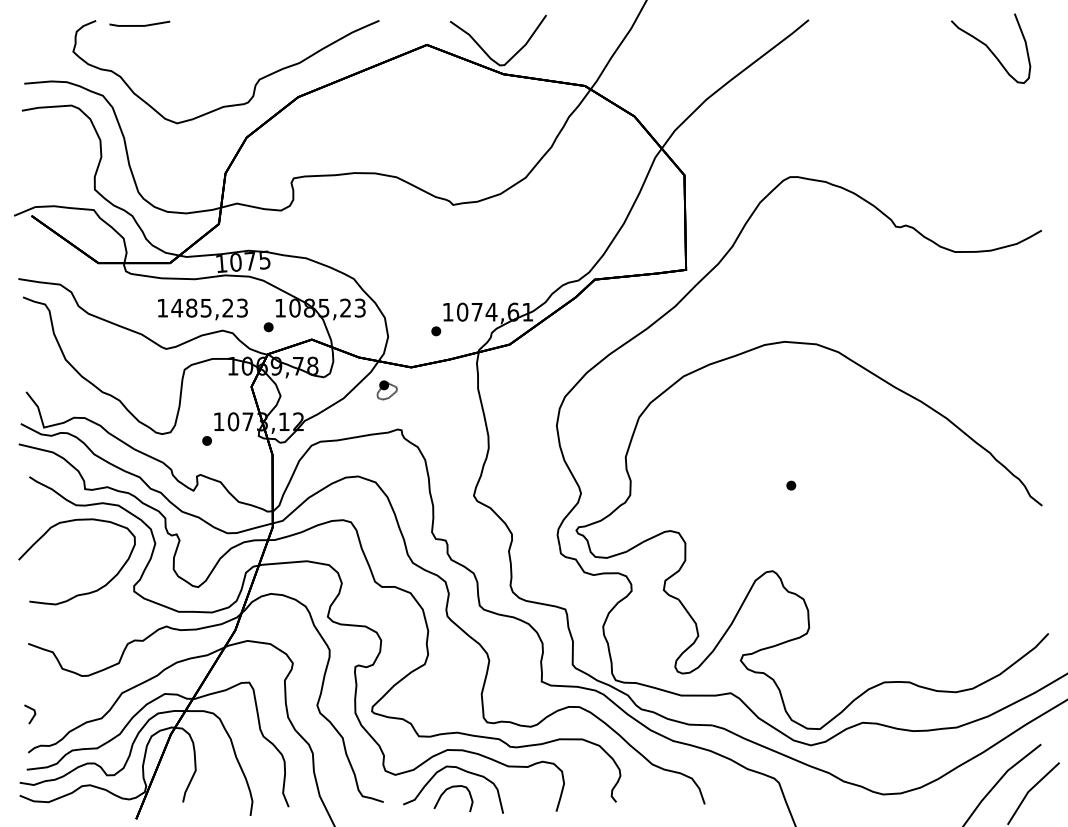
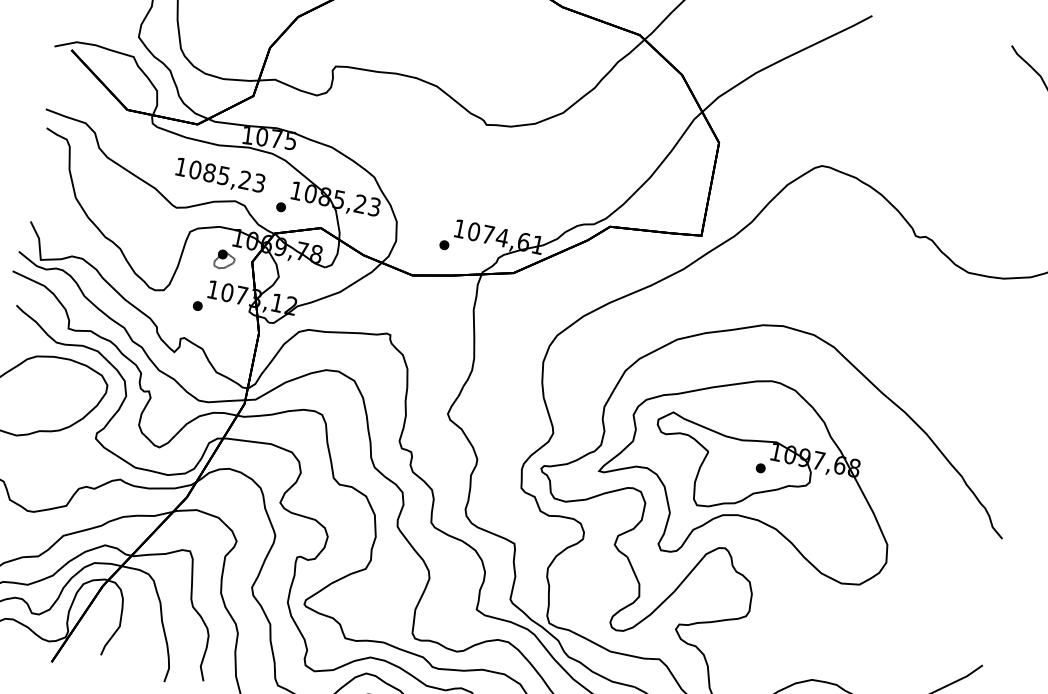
text: (177, 307) -> (195, 169), 1485,23 -> 1085,23
part: (386, 390) -> (224, 260), moved
part: (783, 491) -> (751, 472), added

